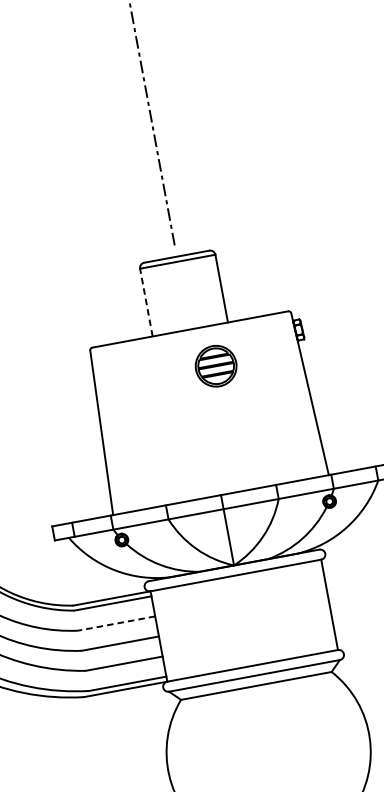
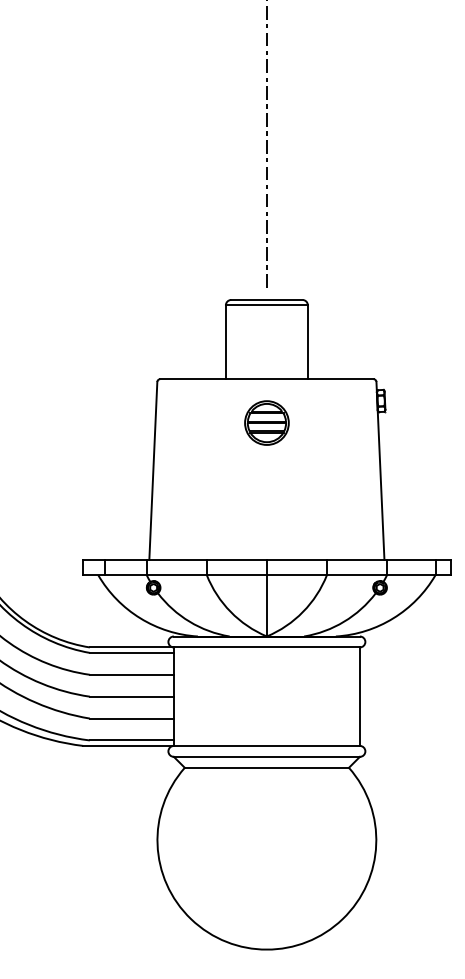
line: (146, 302) -> (225, 342), dashed -> solid
part: (215, 365) -> (266, 422), moved
line: (116, 623) -> (131, 674), dashed -> solid

